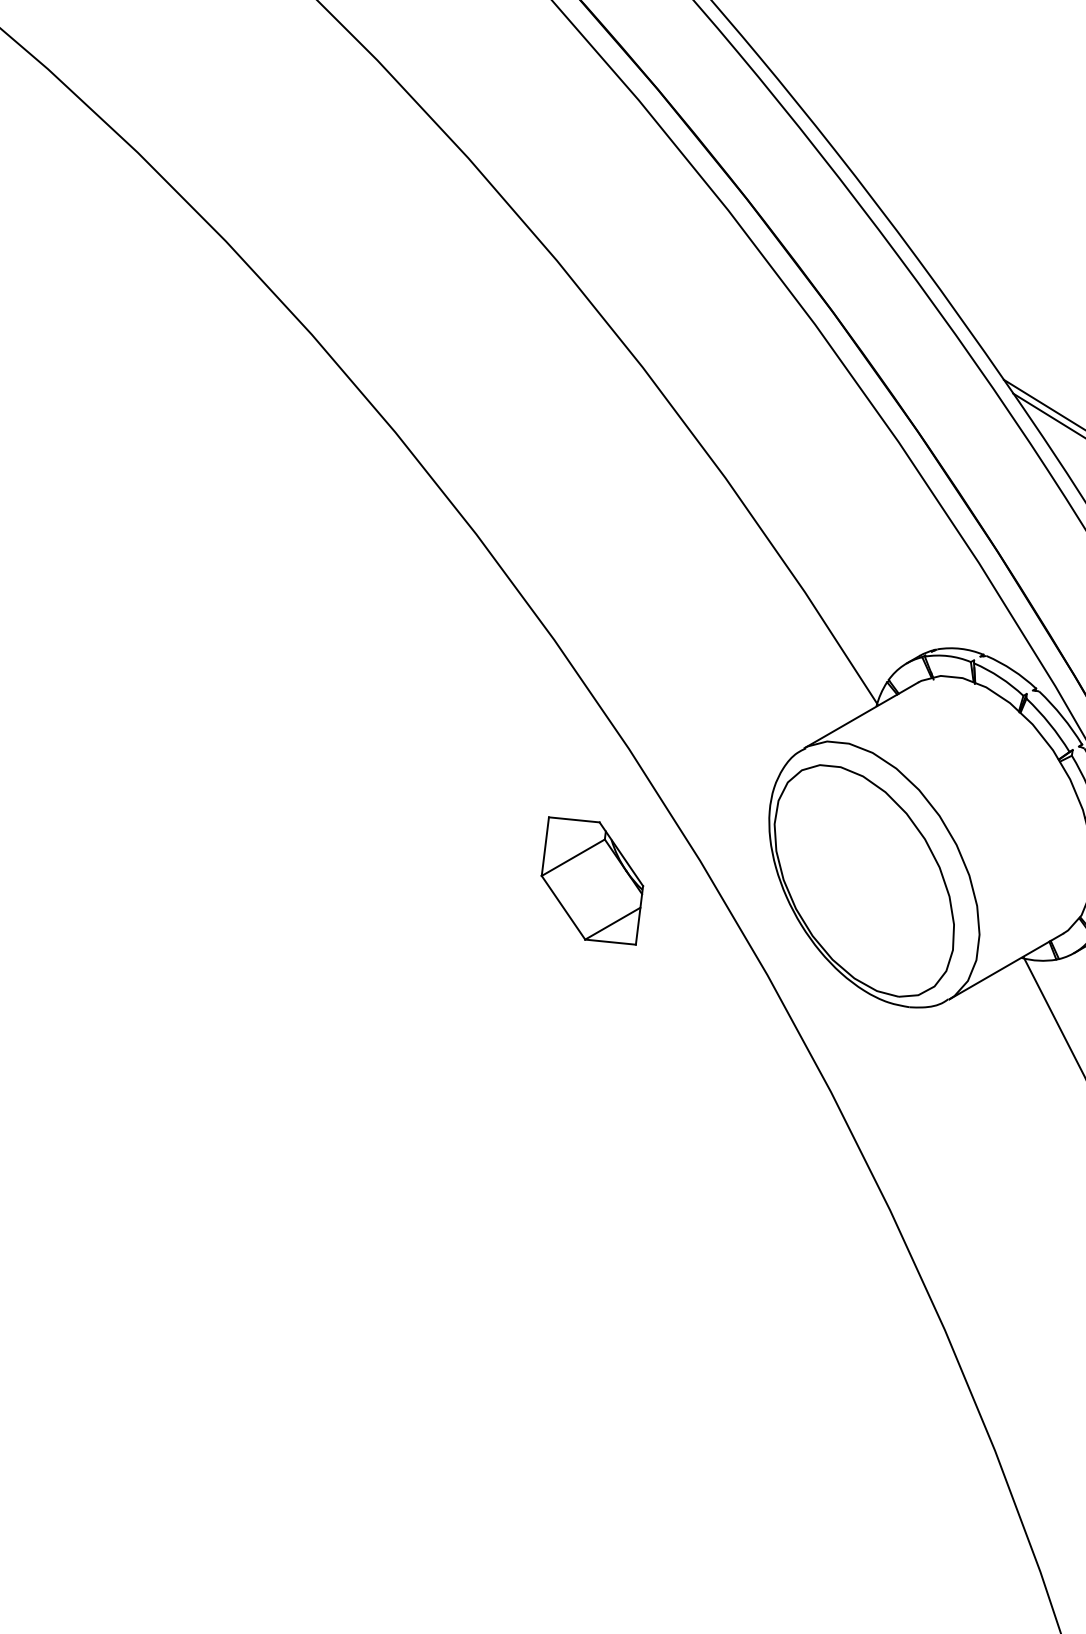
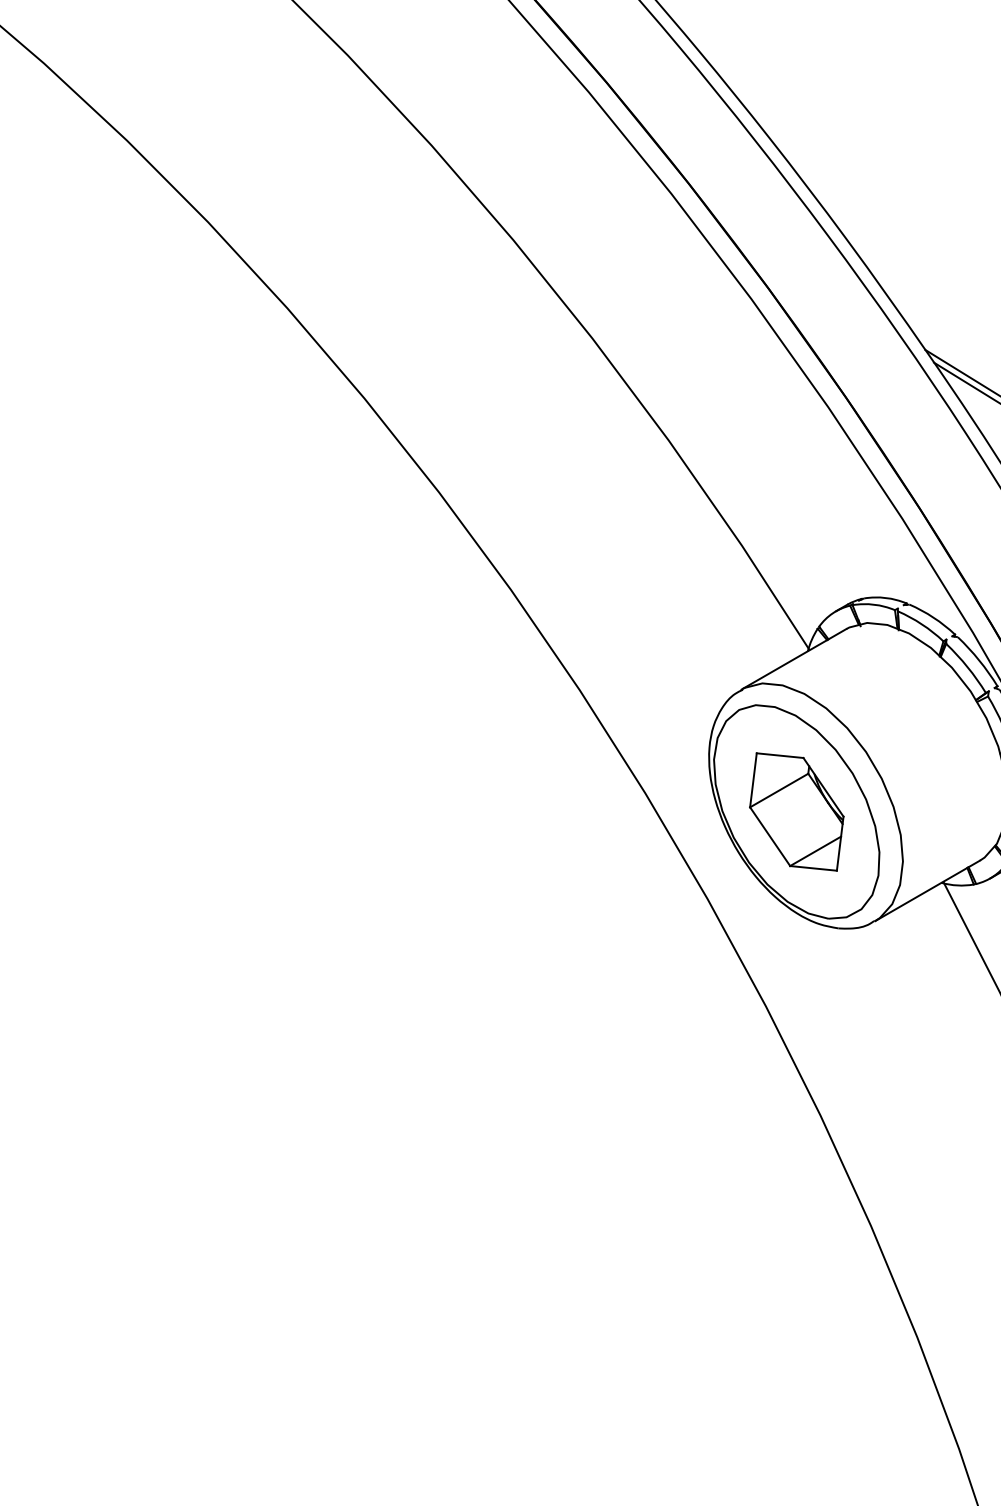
part: (592, 880) -> (796, 811), moved

